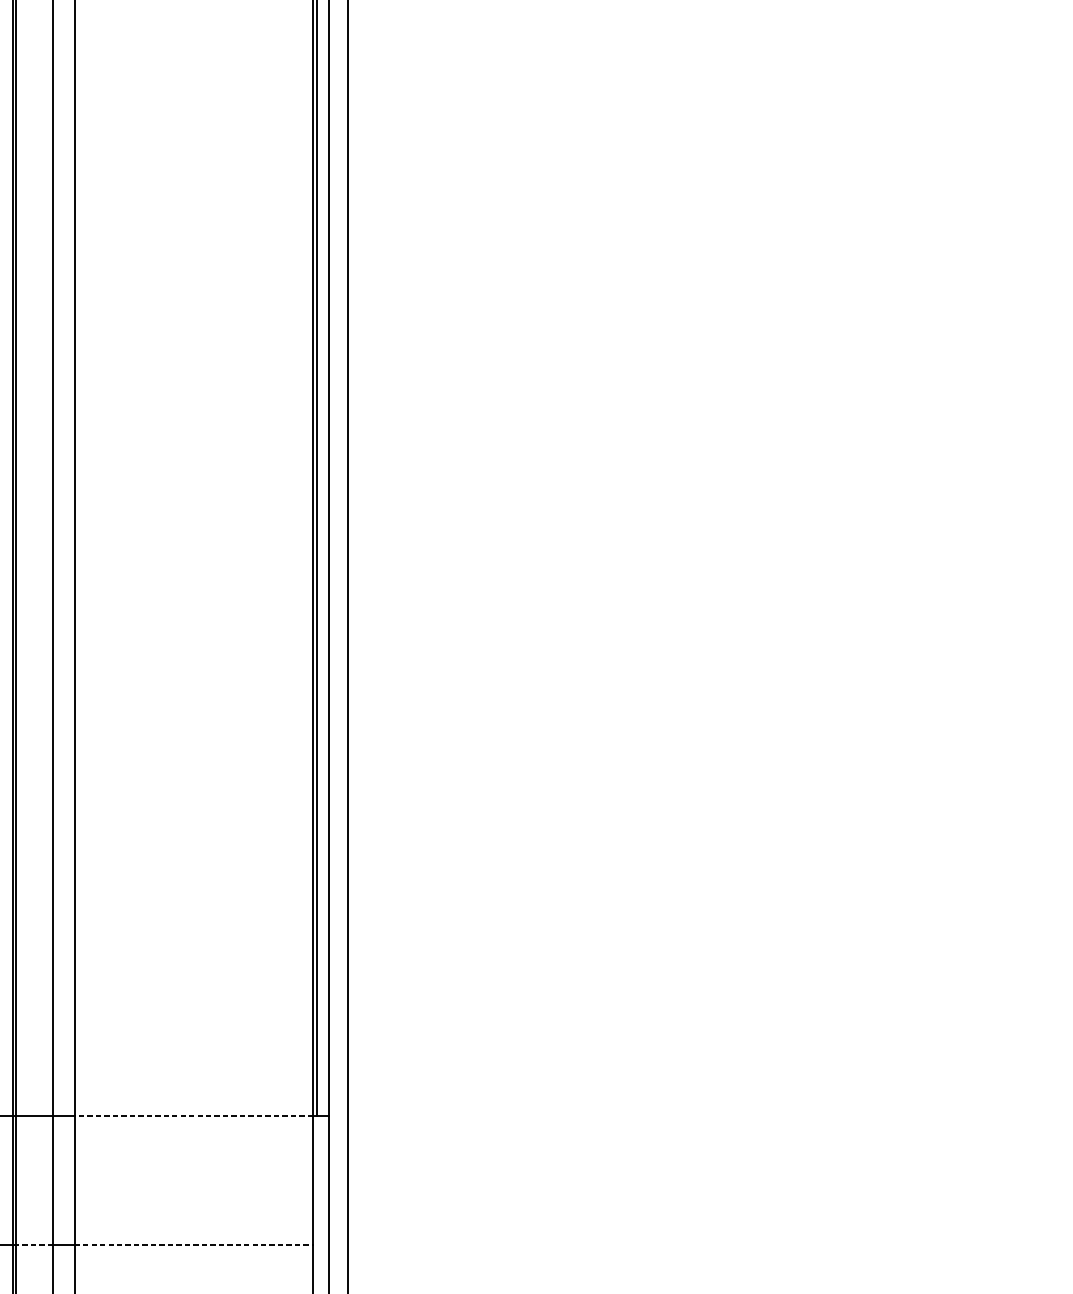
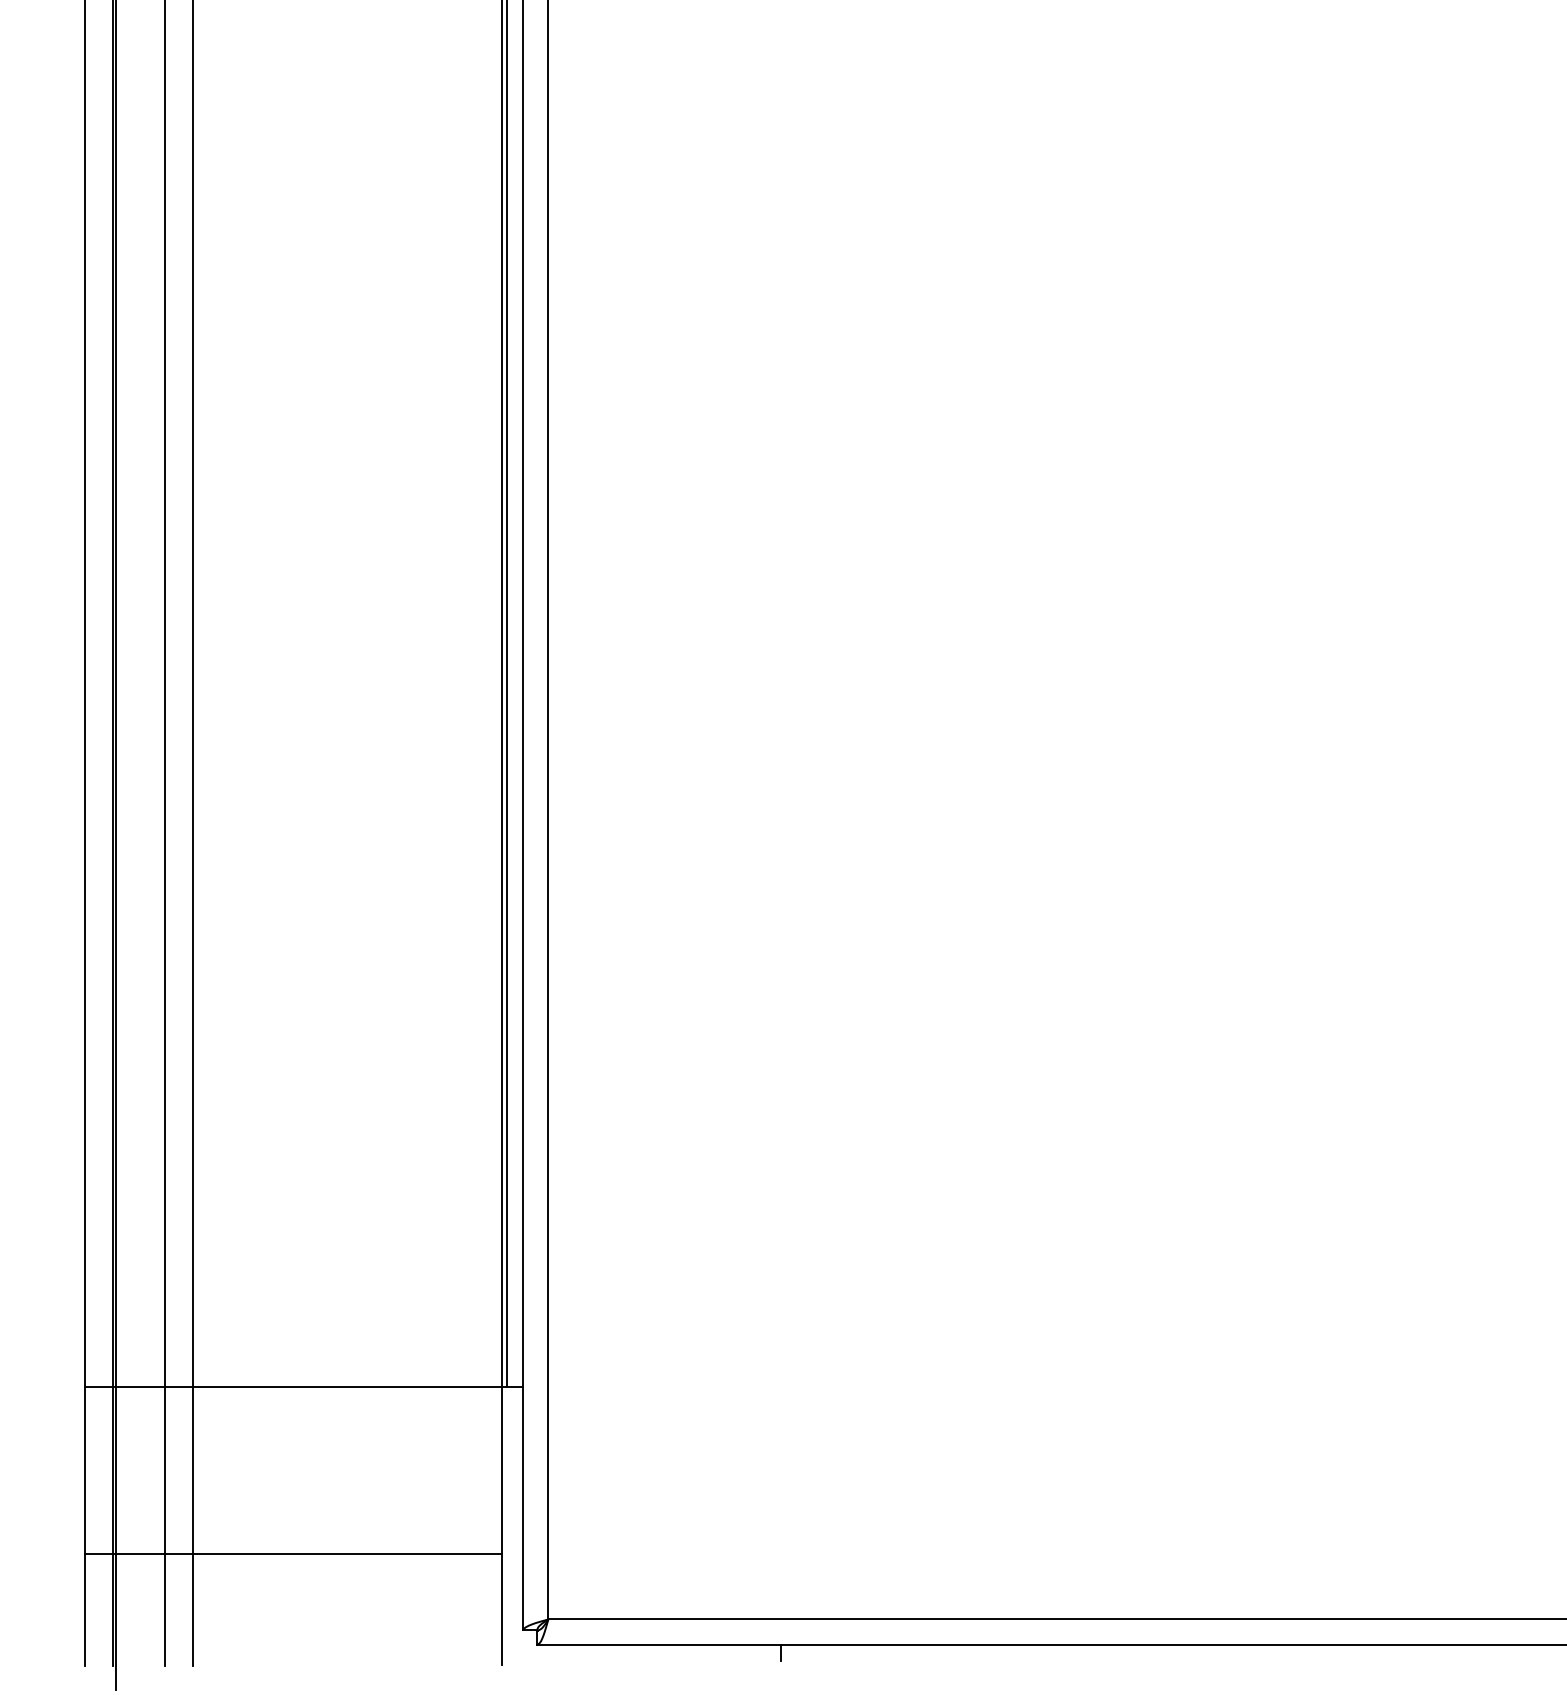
line: (193, 1116) -> (347, 1387), dashed -> solid
line: (34, 1244) -> (140, 1554), dashed -> solid
line: (193, 1244) -> (347, 1554), dashed -> solid

